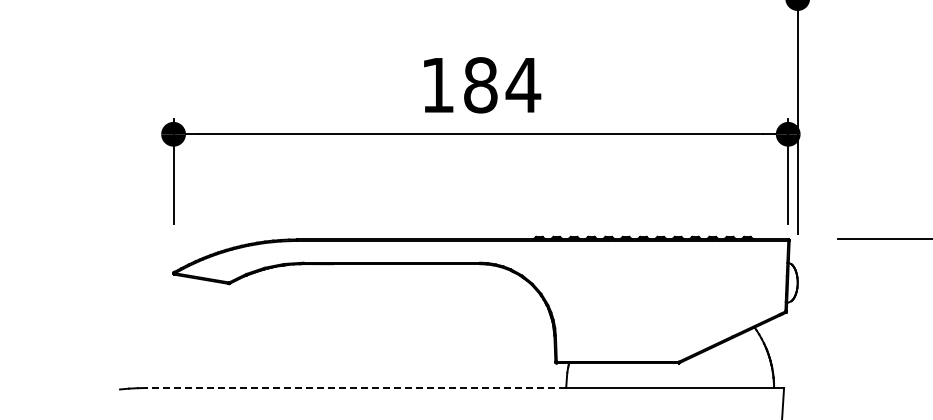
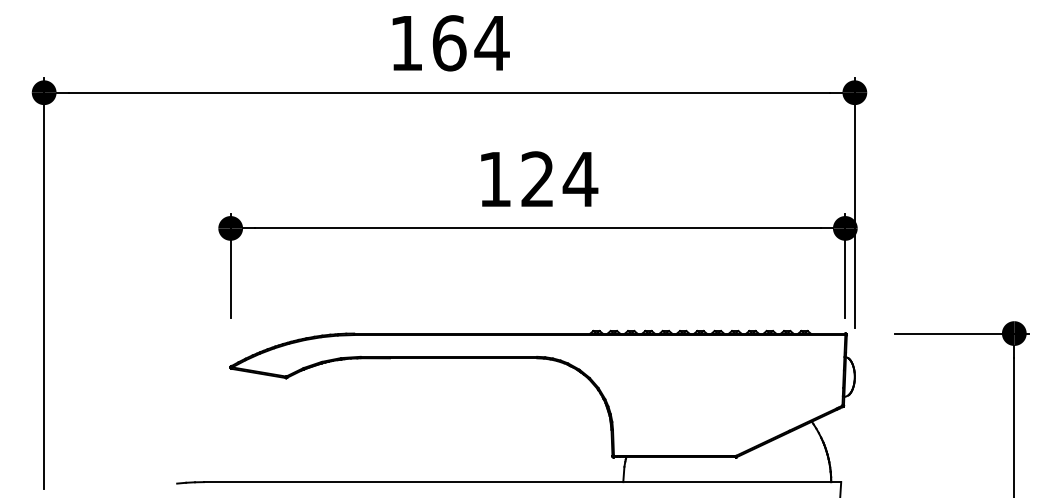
text: (480, 85) -> (537, 179), 184 -> 124
line: (356, 388) -> (413, 482), dashed -> solid

